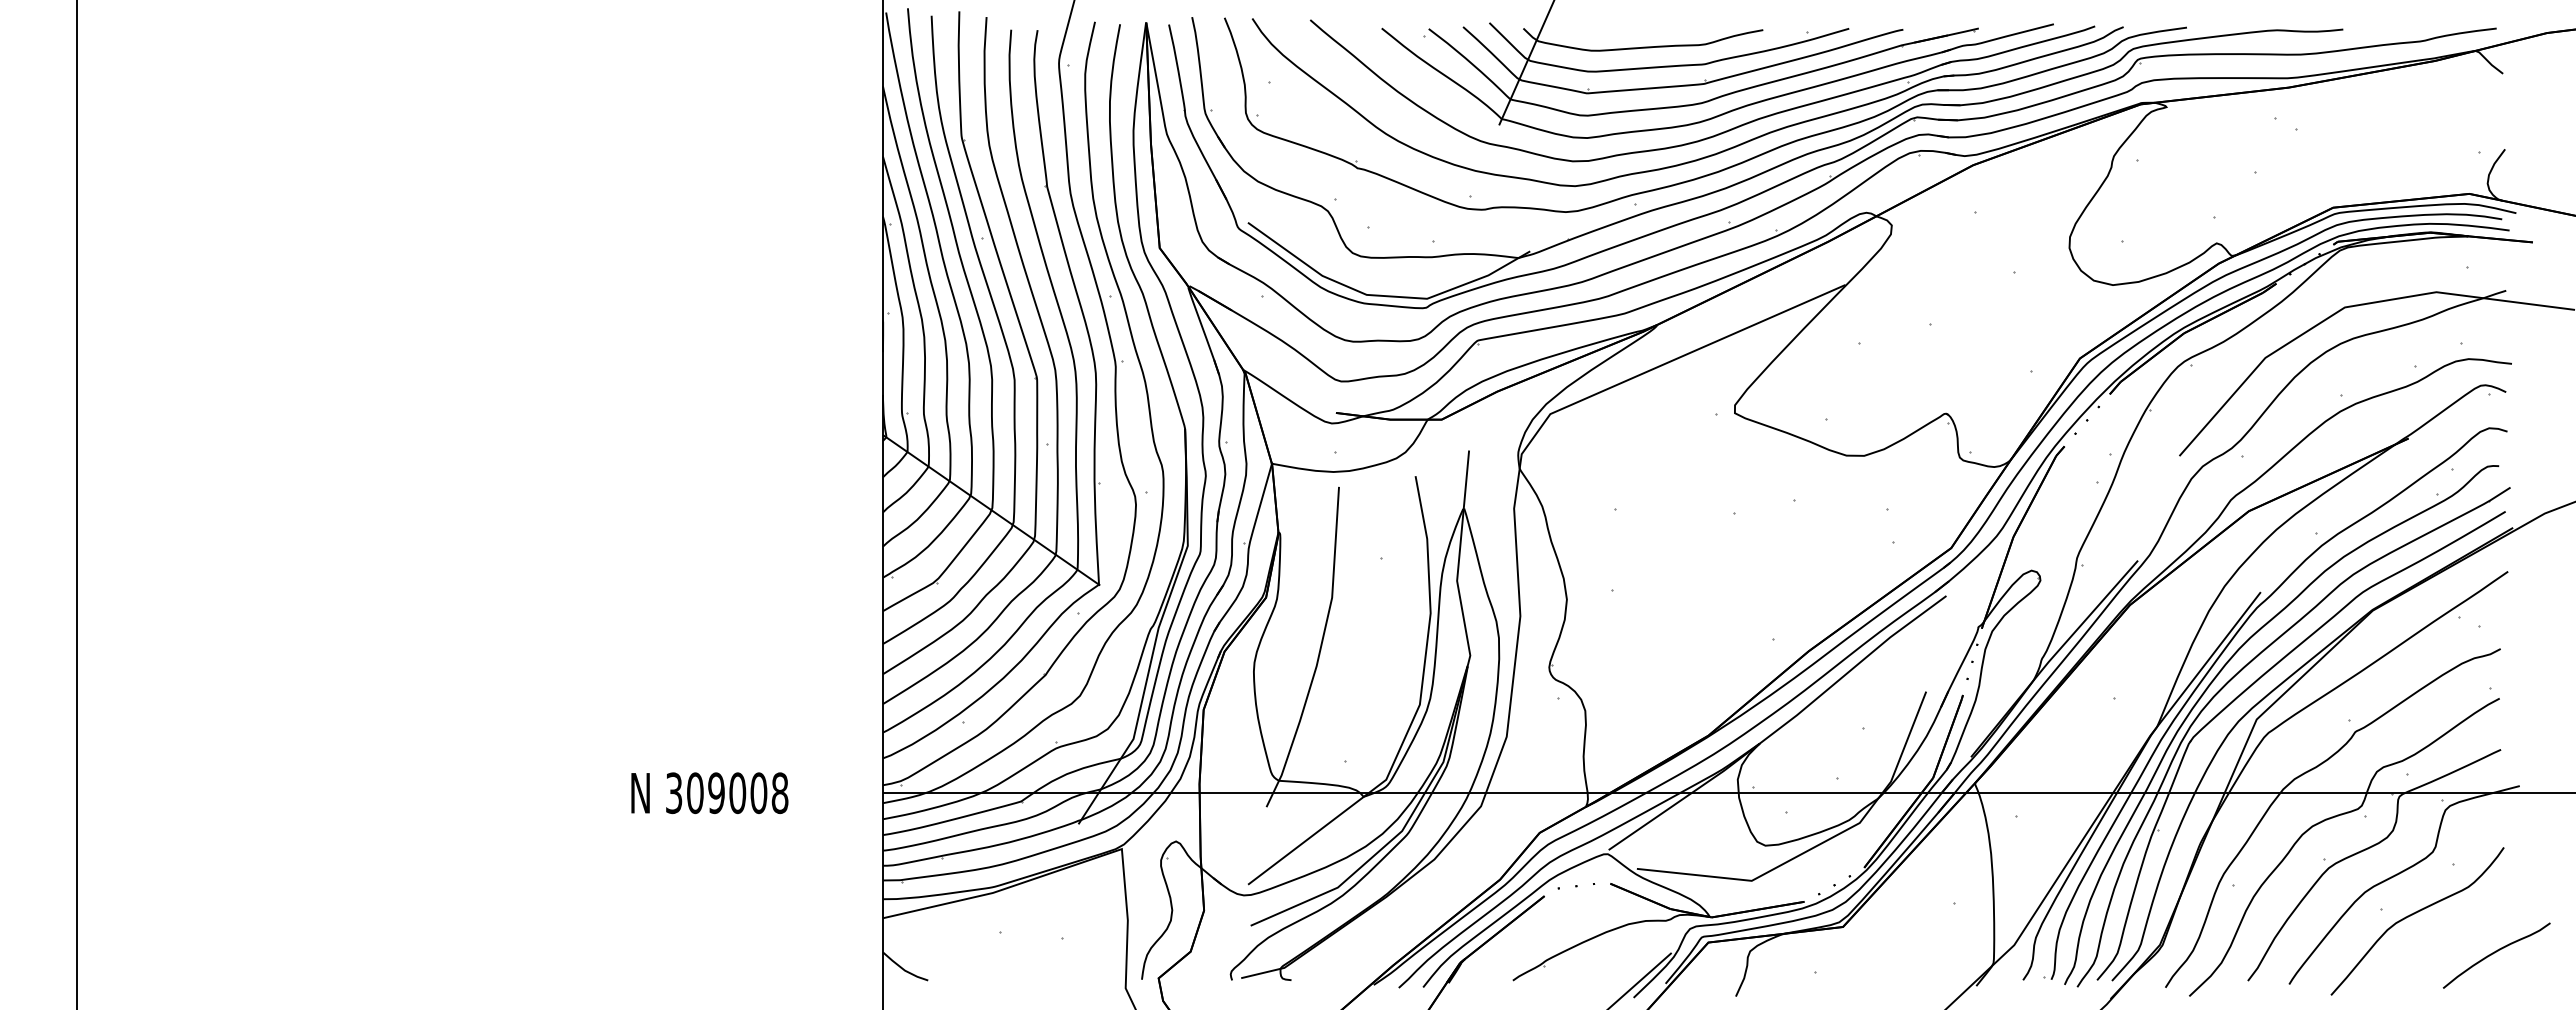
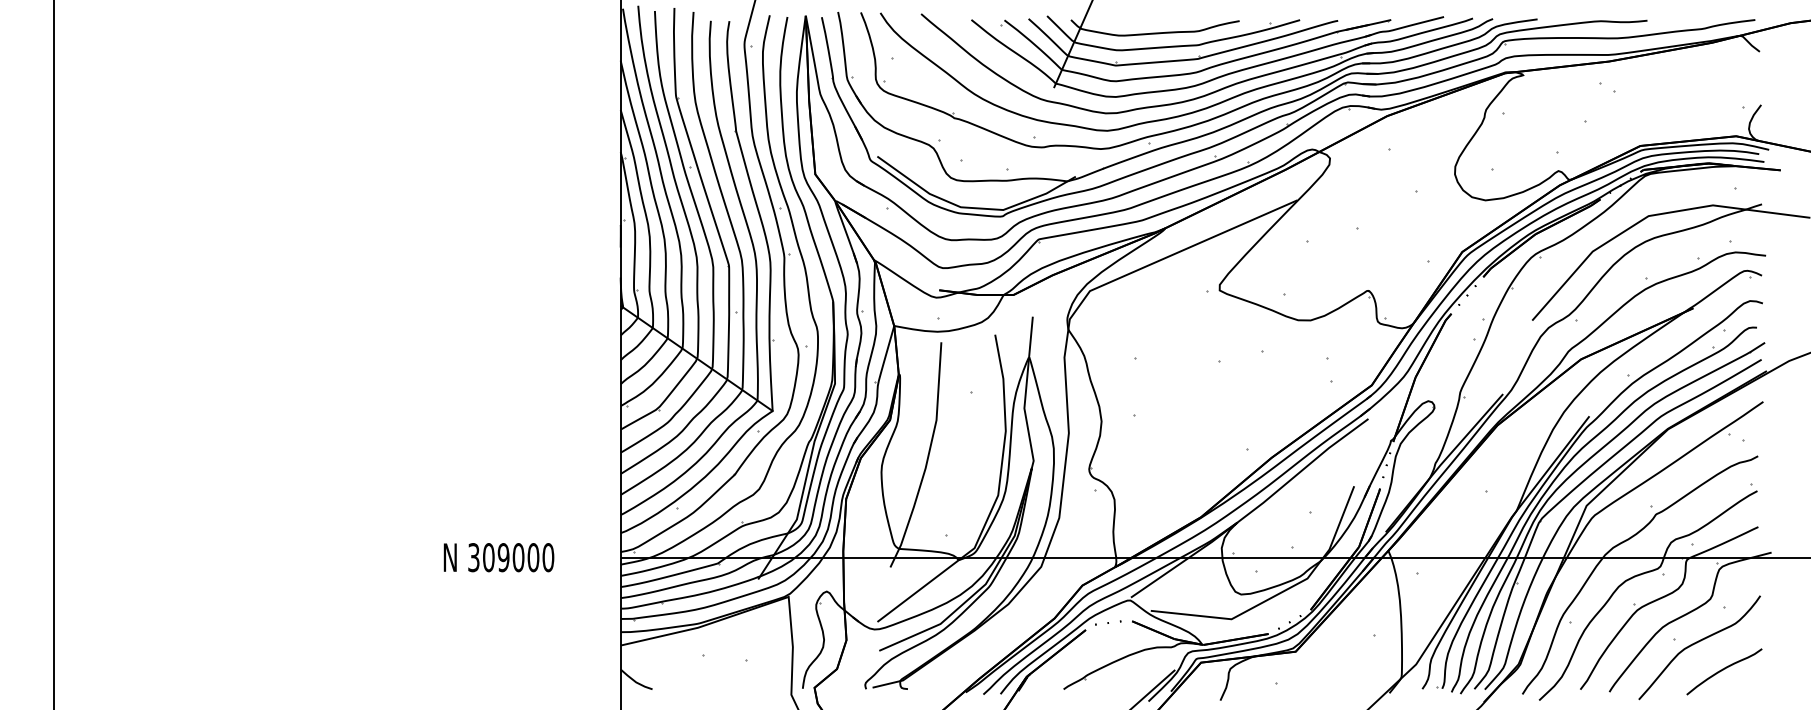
text: (779, 792) -> (547, 557), 309008 -> 309000
curve: (2494, 953) -> (1722, 670), moved

